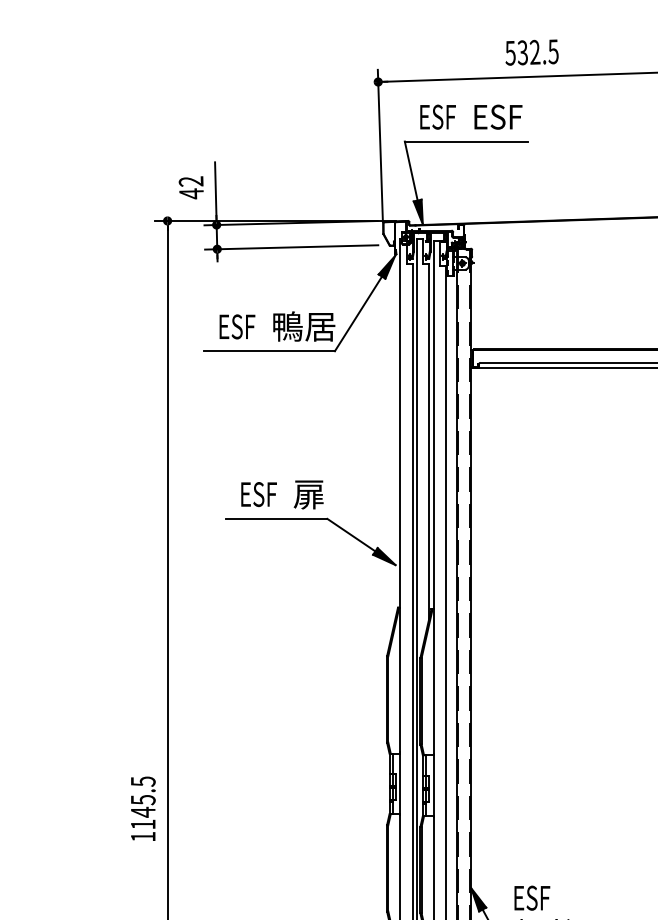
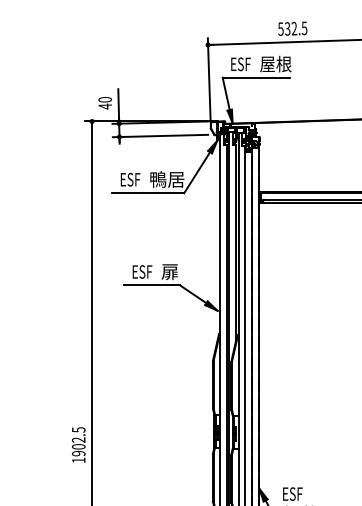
text: (500, 115) -> (275, 63), ESF -> 屋根
text: (191, 181) -> (105, 99), 42 -> 40
text: (142, 811) -> (78, 446), 1145.5 -> 1902.5

